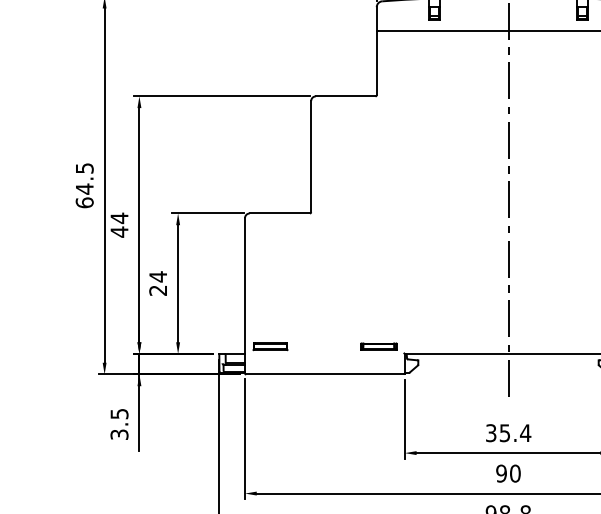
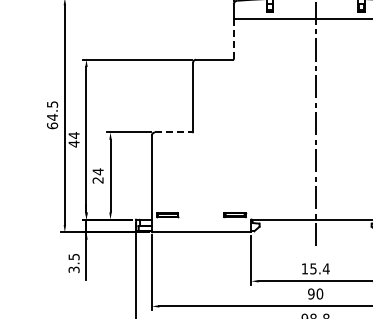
line: (376, 63) -> (233, 39), solid -> dashed
line: (279, 213) -> (173, 132), solid -> dashed
text: (490, 432) -> (304, 268), 35.4 -> 15.4

